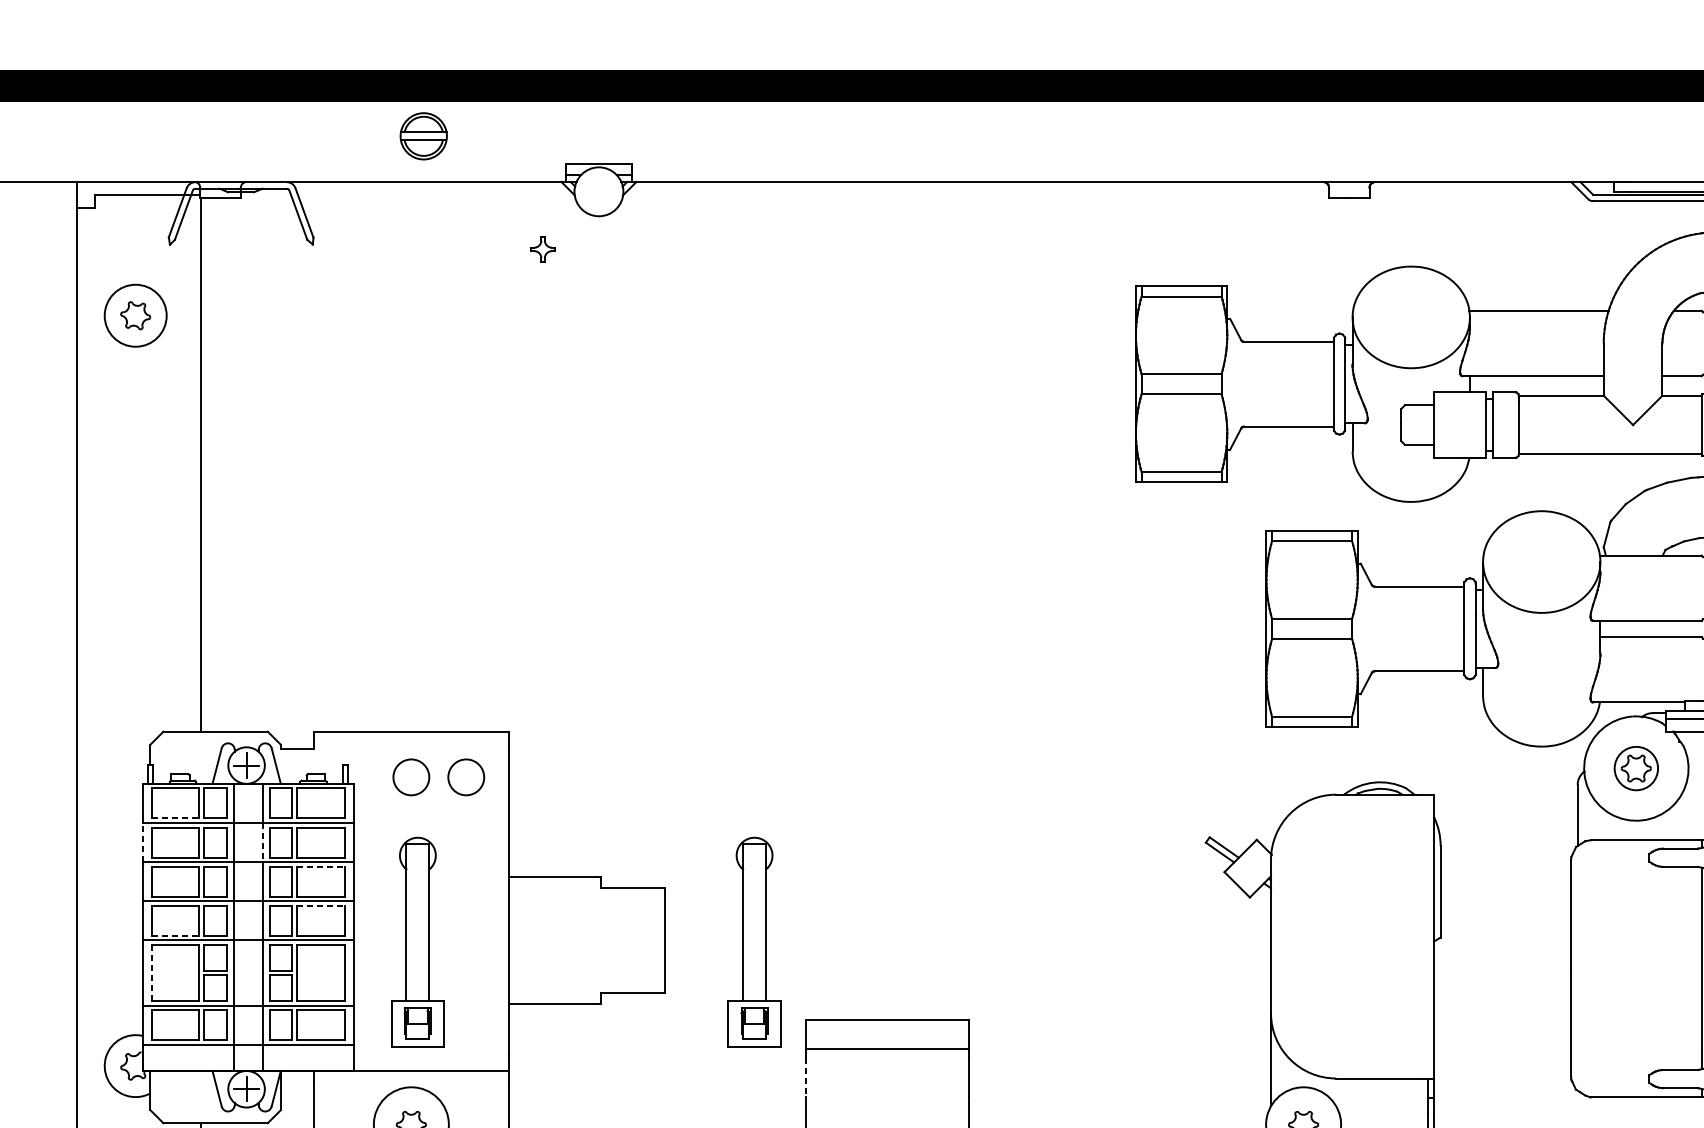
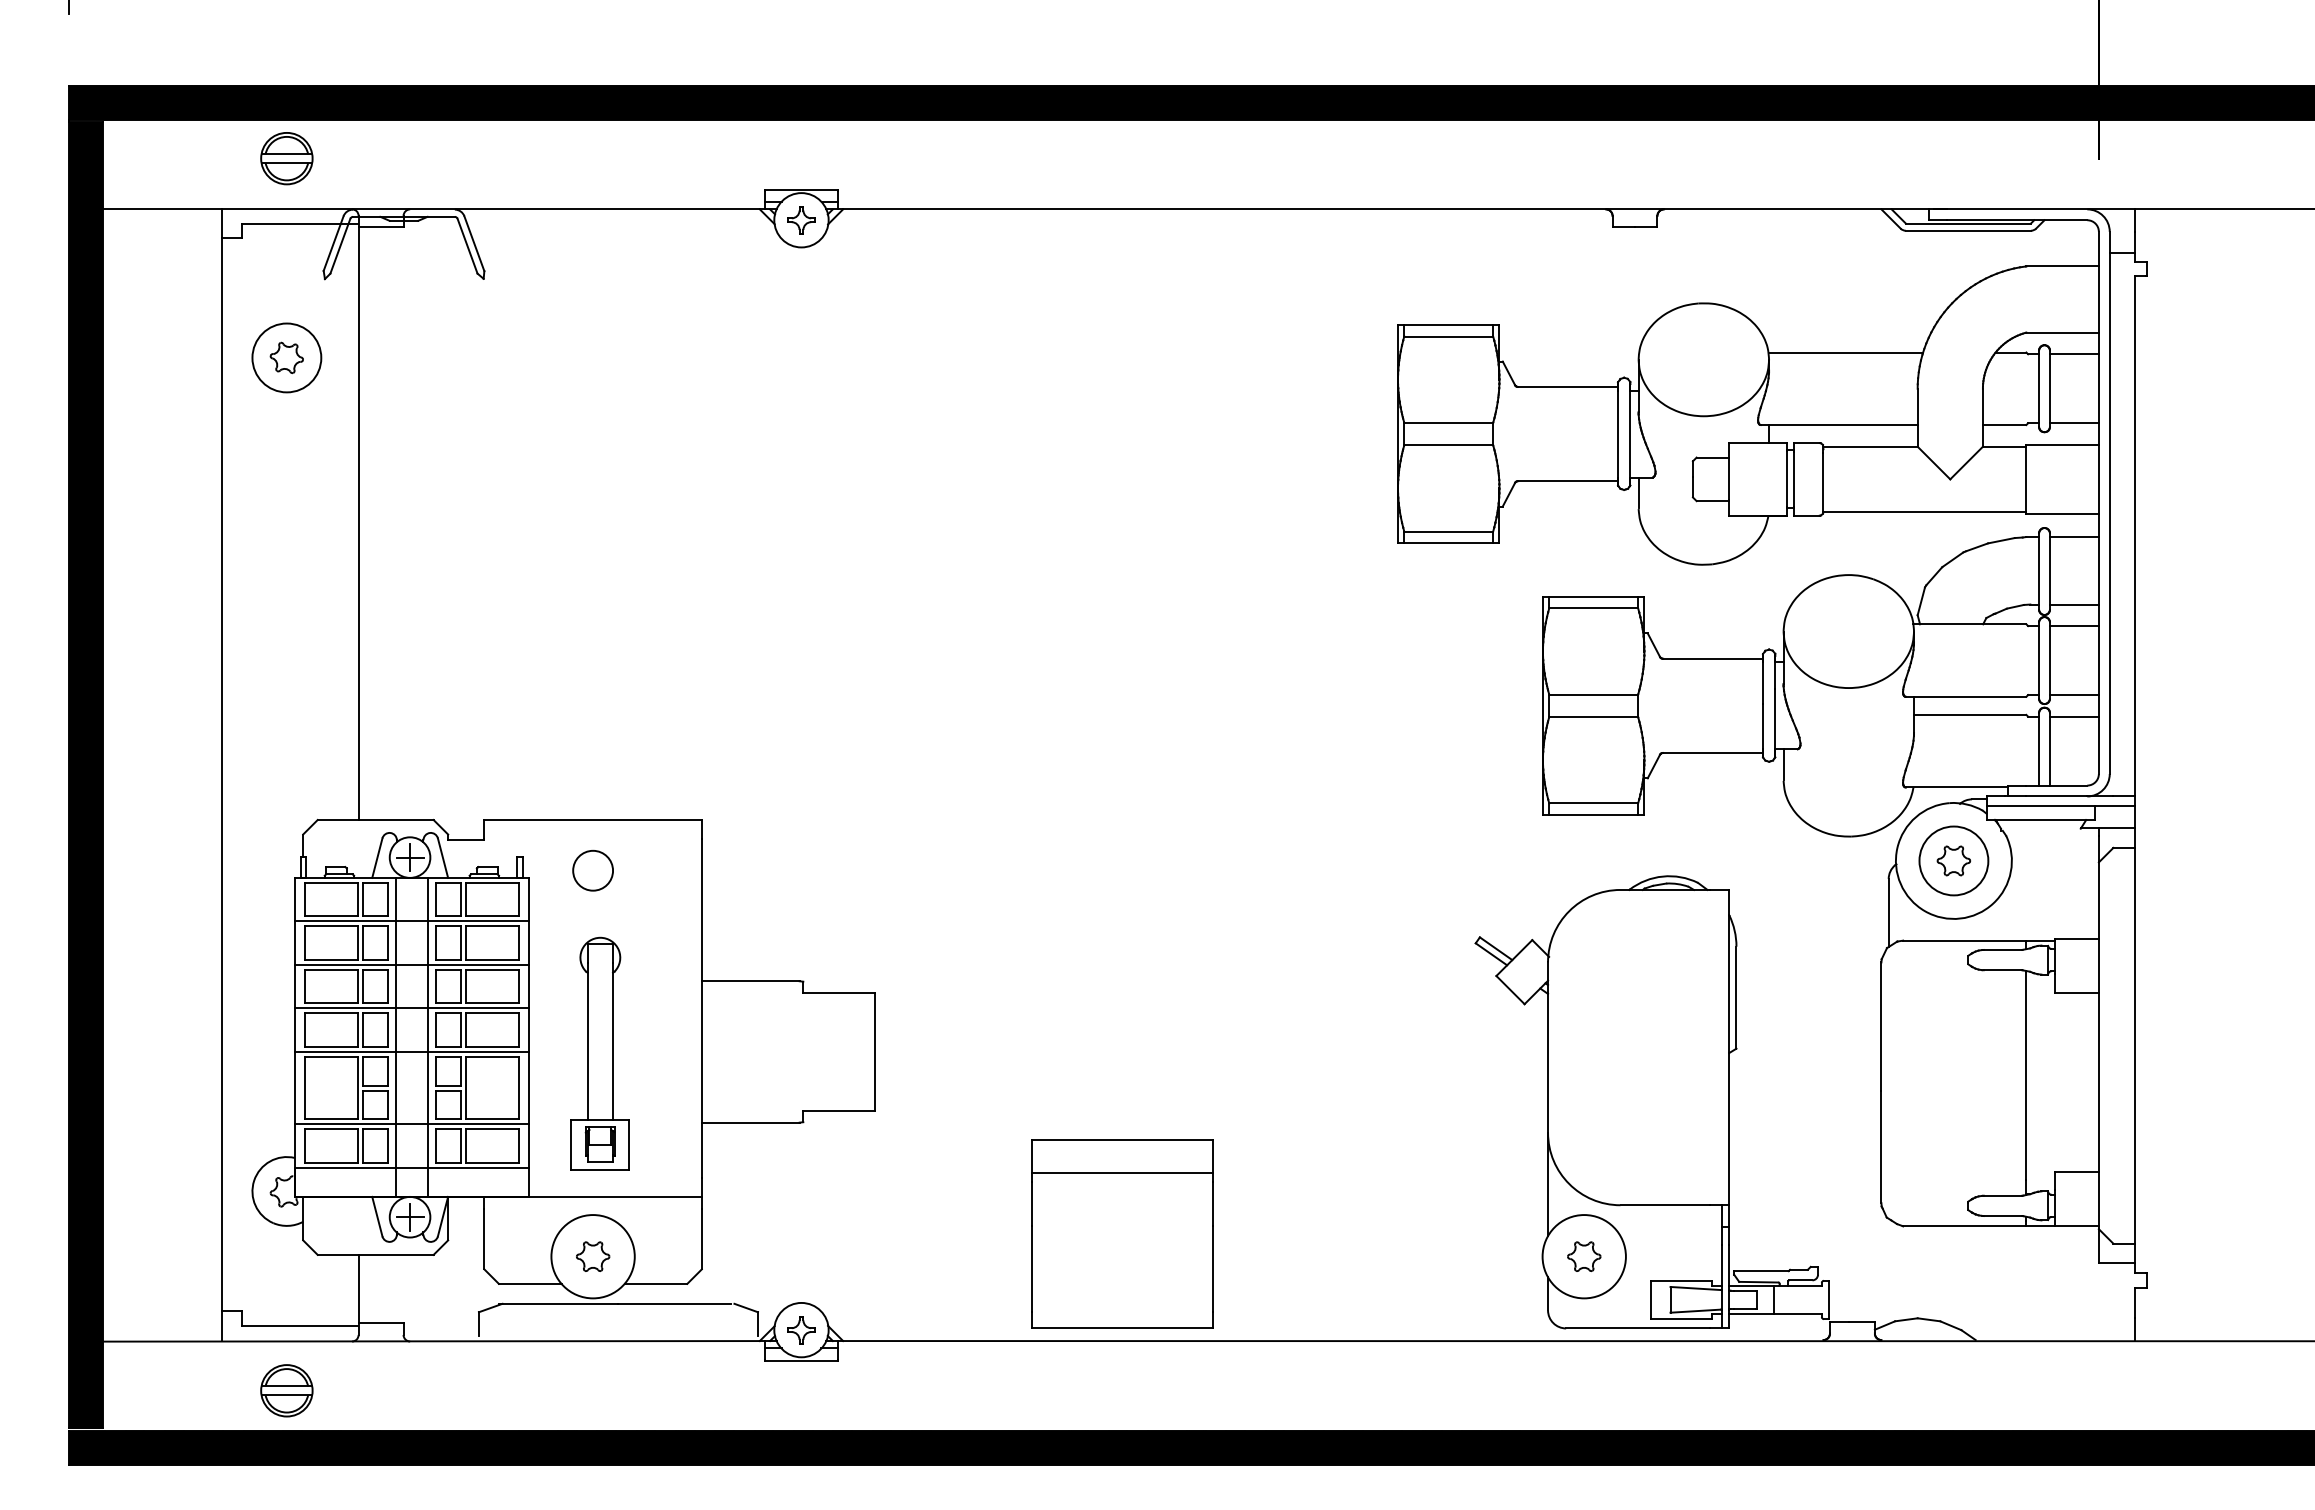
part: (423, 136) -> (286, 158), moved
part: (543, 249) -> (801, 220), moved
circle: (1635, 768) -> (1953, 860), size x1.43
circle: (465, 777) -> (653, 870), removed
line: (175, 818) -> (331, 916), dashed -> solid
line: (142, 842) -> (294, 943), dashed -> solid
line: (262, 842) -> (427, 943), dashed -> solid
line: (321, 866) -> (493, 969), dashed -> solid
line: (321, 905) -> (493, 1013), dashed -> solid
line: (175, 935) -> (331, 1046), dashed -> solid
part: (753, 941) -> (973, 1053), removed
line: (151, 973) -> (304, 1088), dashed -> solid
line: (806, 1077) -> (1031, 1204), dashed -> solid

